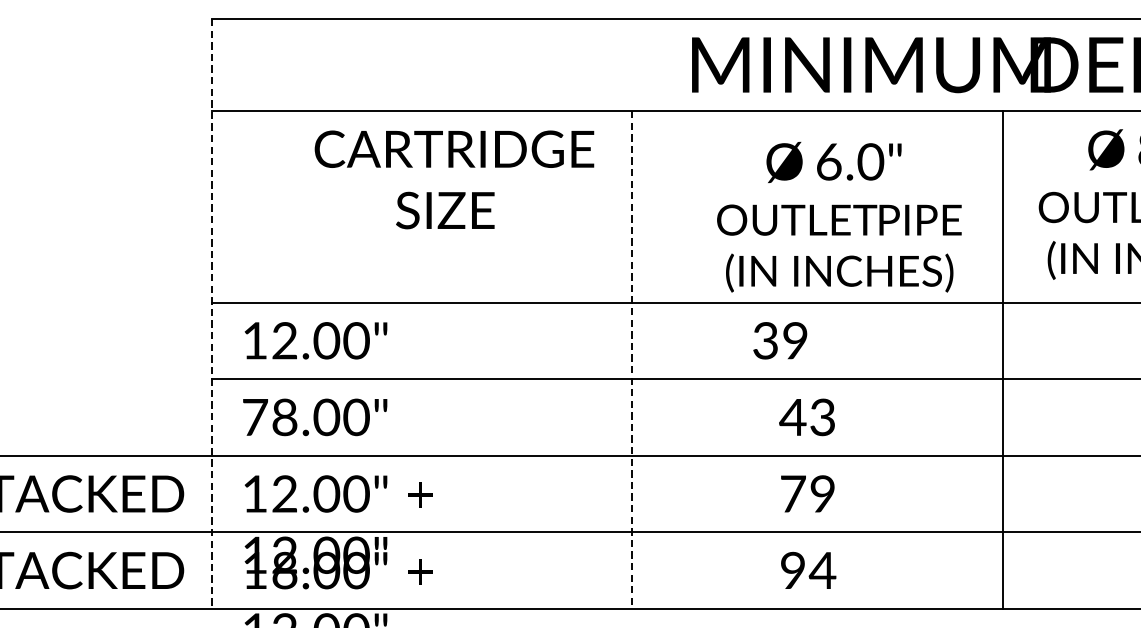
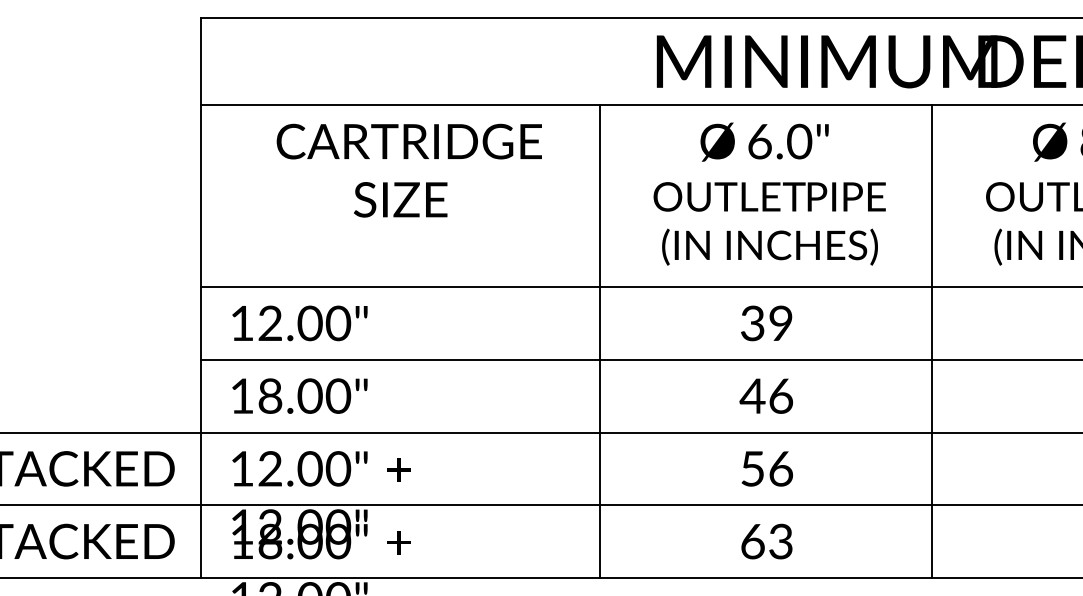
text: (453, 179) -> (408, 170), moved
text: (839, 216) -> (769, 193), moved
line: (212, 313) -> (201, 297), dashed -> solid
text: (780, 340) -> (766, 323), moved
line: (1003, 359) -> (932, 341), moved
line: (631, 360) -> (599, 342), dashed -> solid
text: (255, 416) -> (242, 395), 78.00" -> 18.00"
text: (823, 416) -> (781, 395), 43 -> 46
text: (808, 493) -> (767, 468), 79 -> 56
text: (808, 570) -> (767, 541), 94 -> 63

